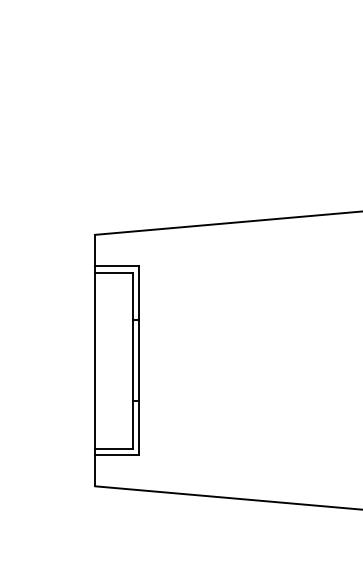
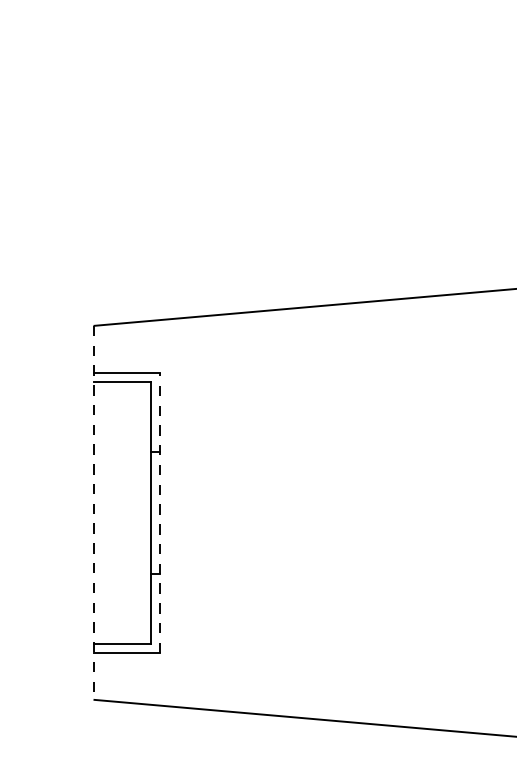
line: (95, 360) -> (94, 512), solid -> dashed
line: (139, 360) -> (160, 512), solid -> dashed

